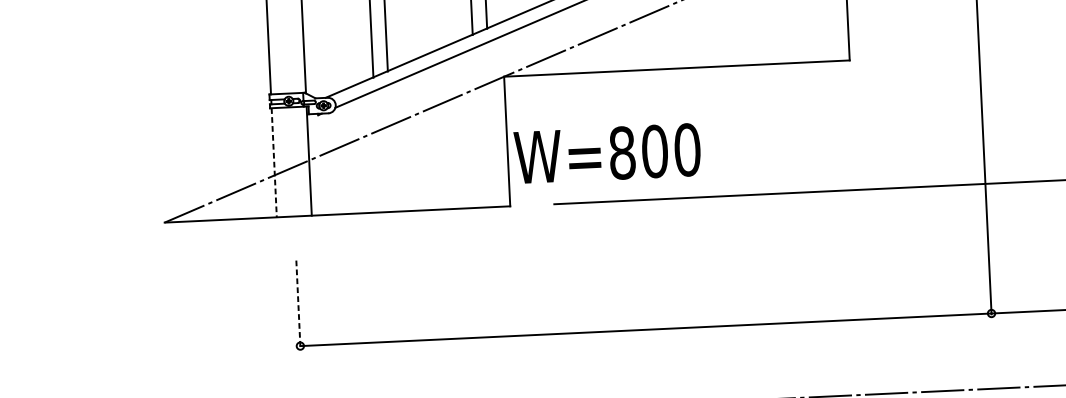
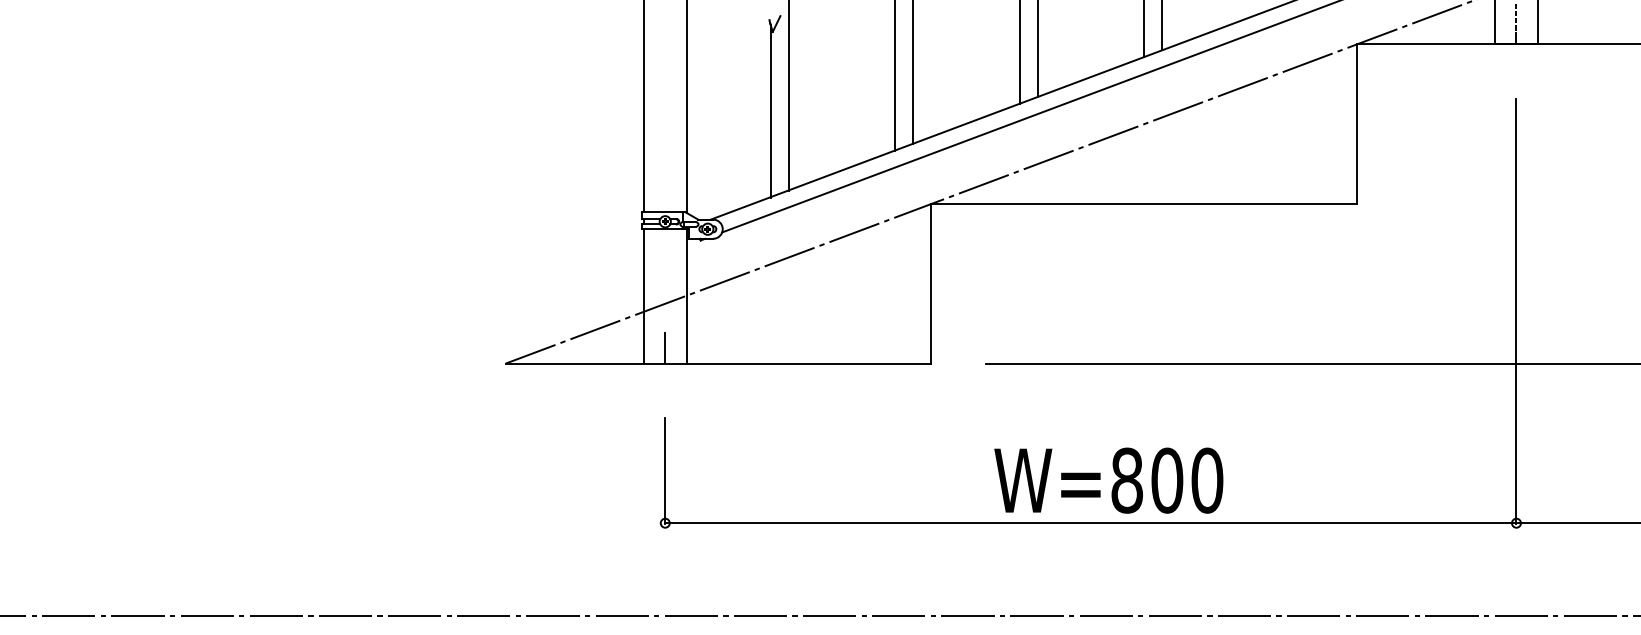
text: (607, 153) -> (1108, 480), moved
line: (273, 162) -> (643, 296), dashed -> solid
line: (293, 203) -> (665, 347), added
line: (298, 304) -> (665, 471), dashed -> solid

